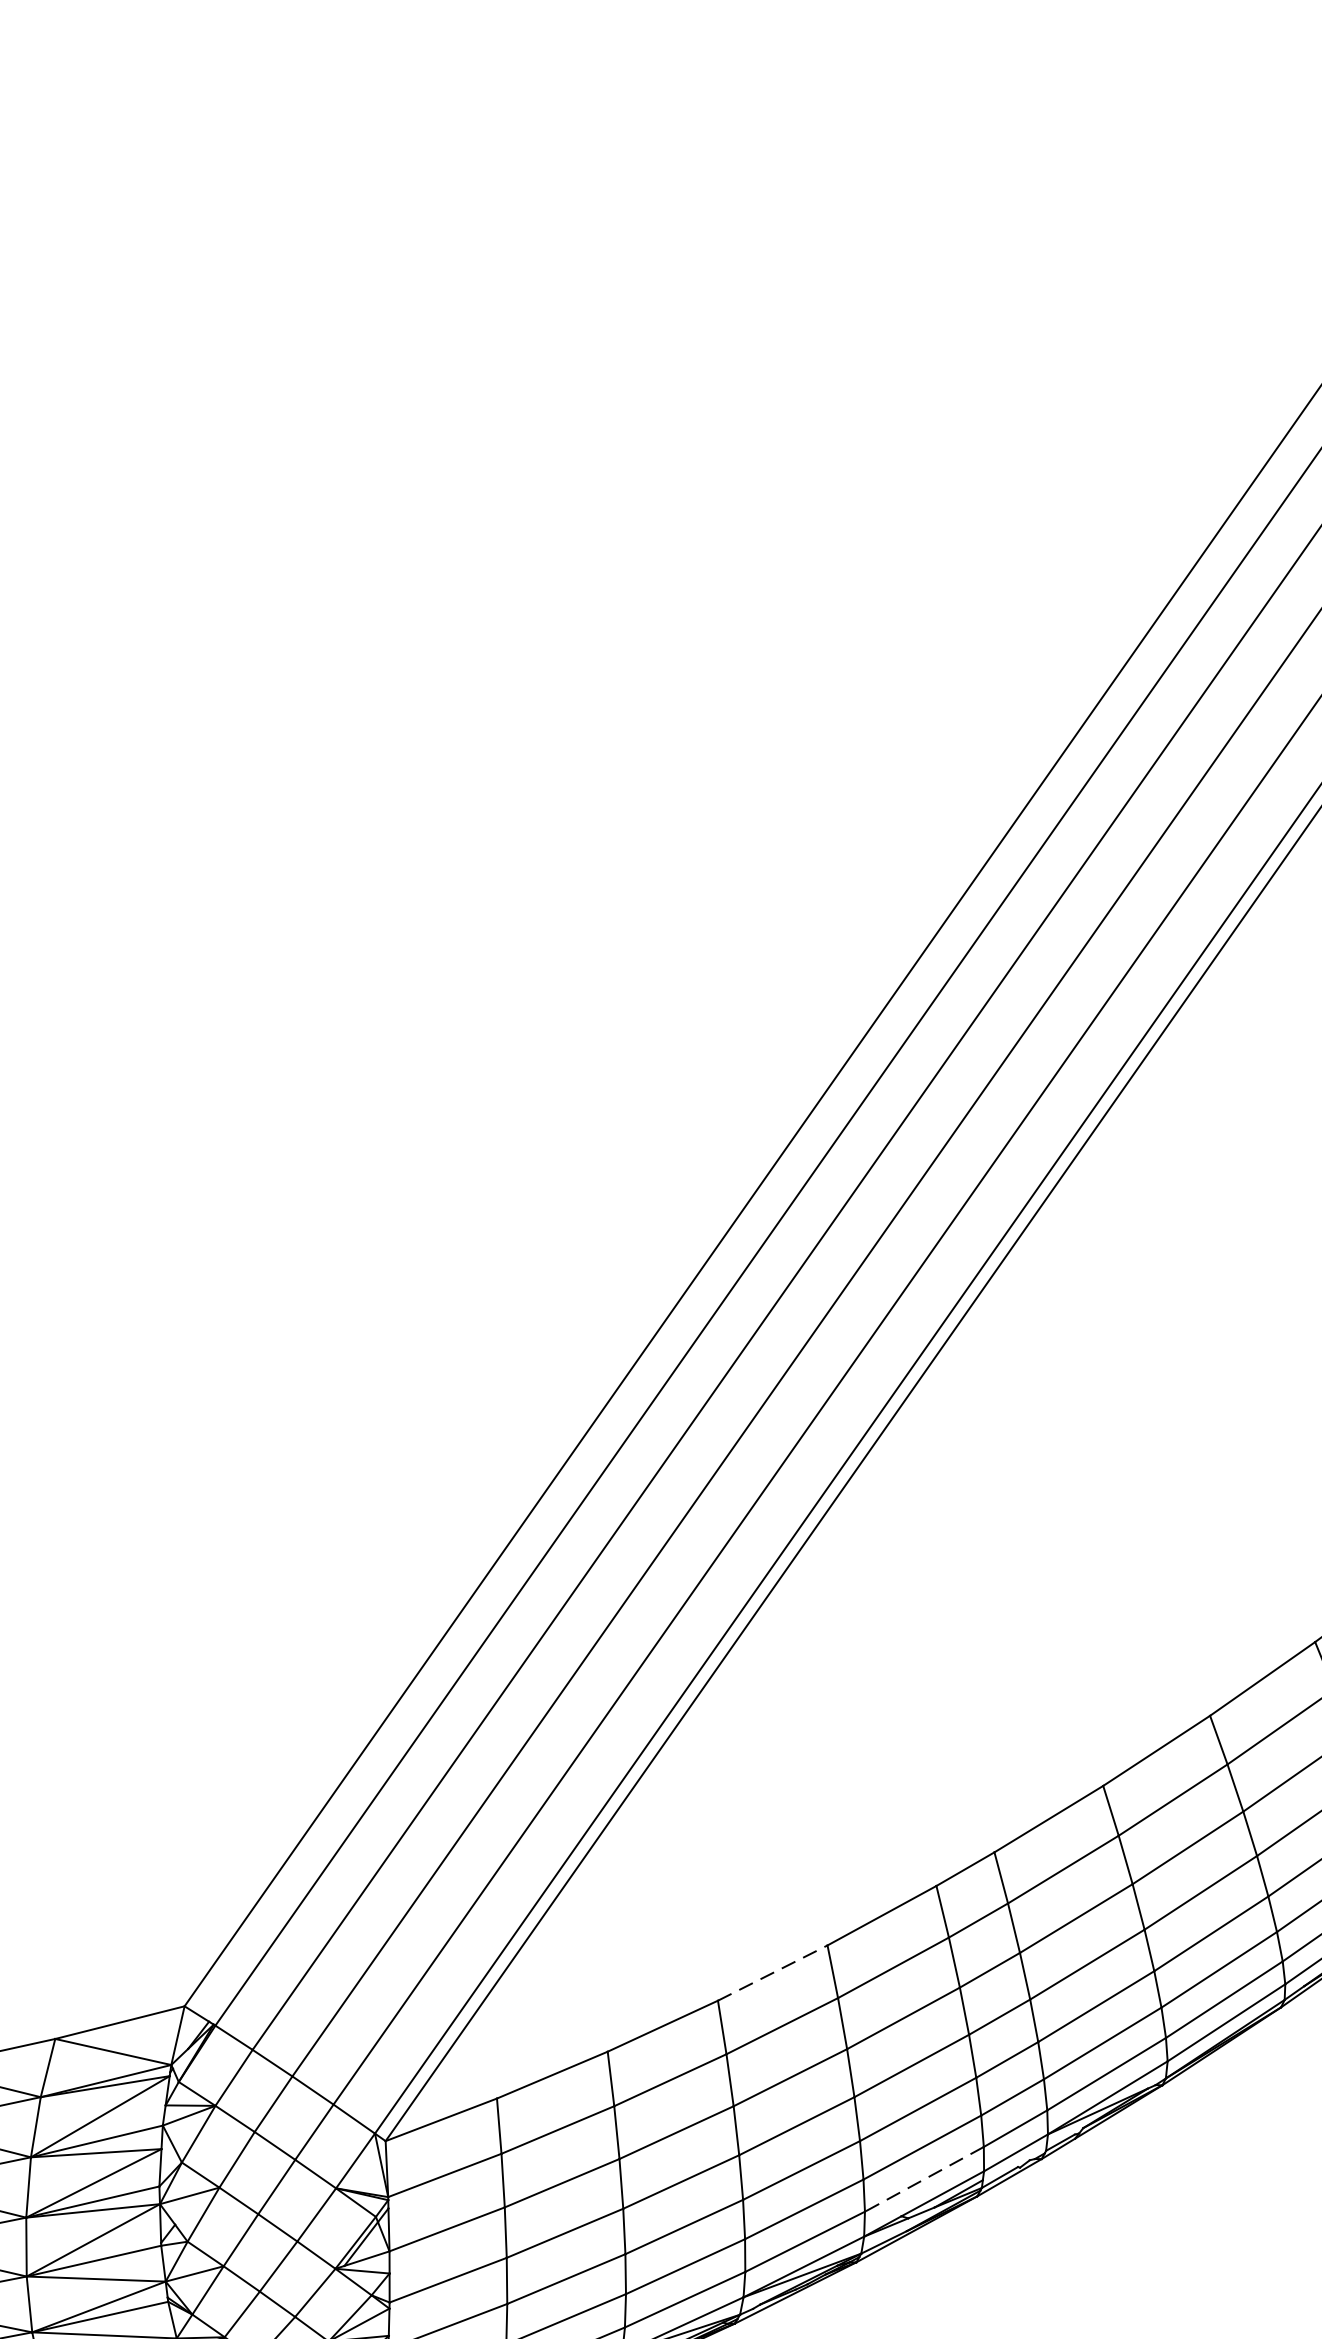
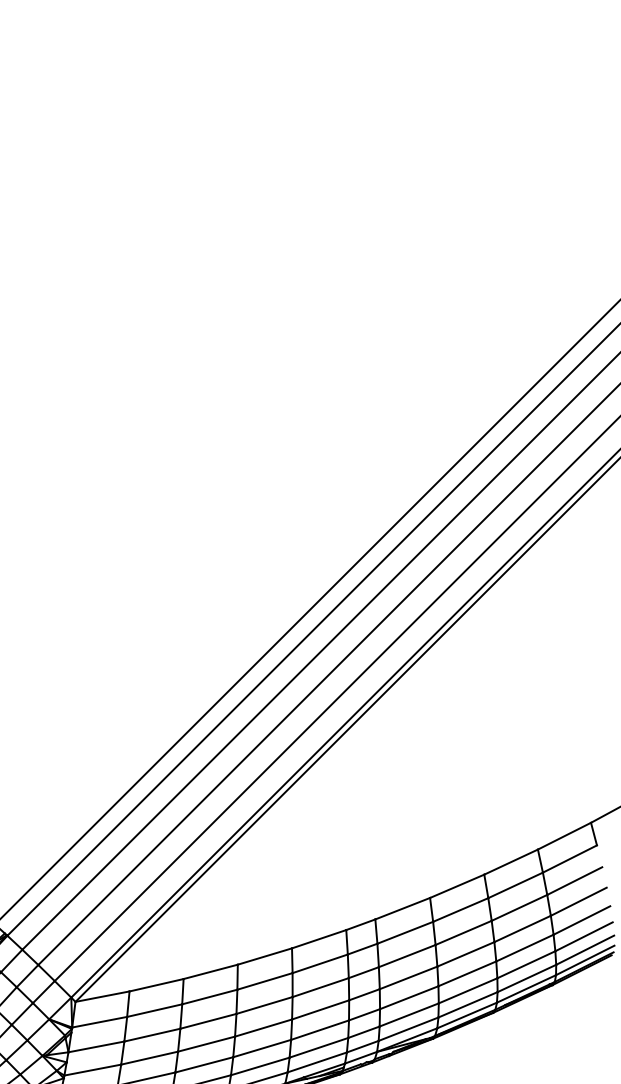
line: (773, 1972) -> (265, 956), dashed -> solid
line: (922, 2179) -> (316, 1062), dashed -> solid

